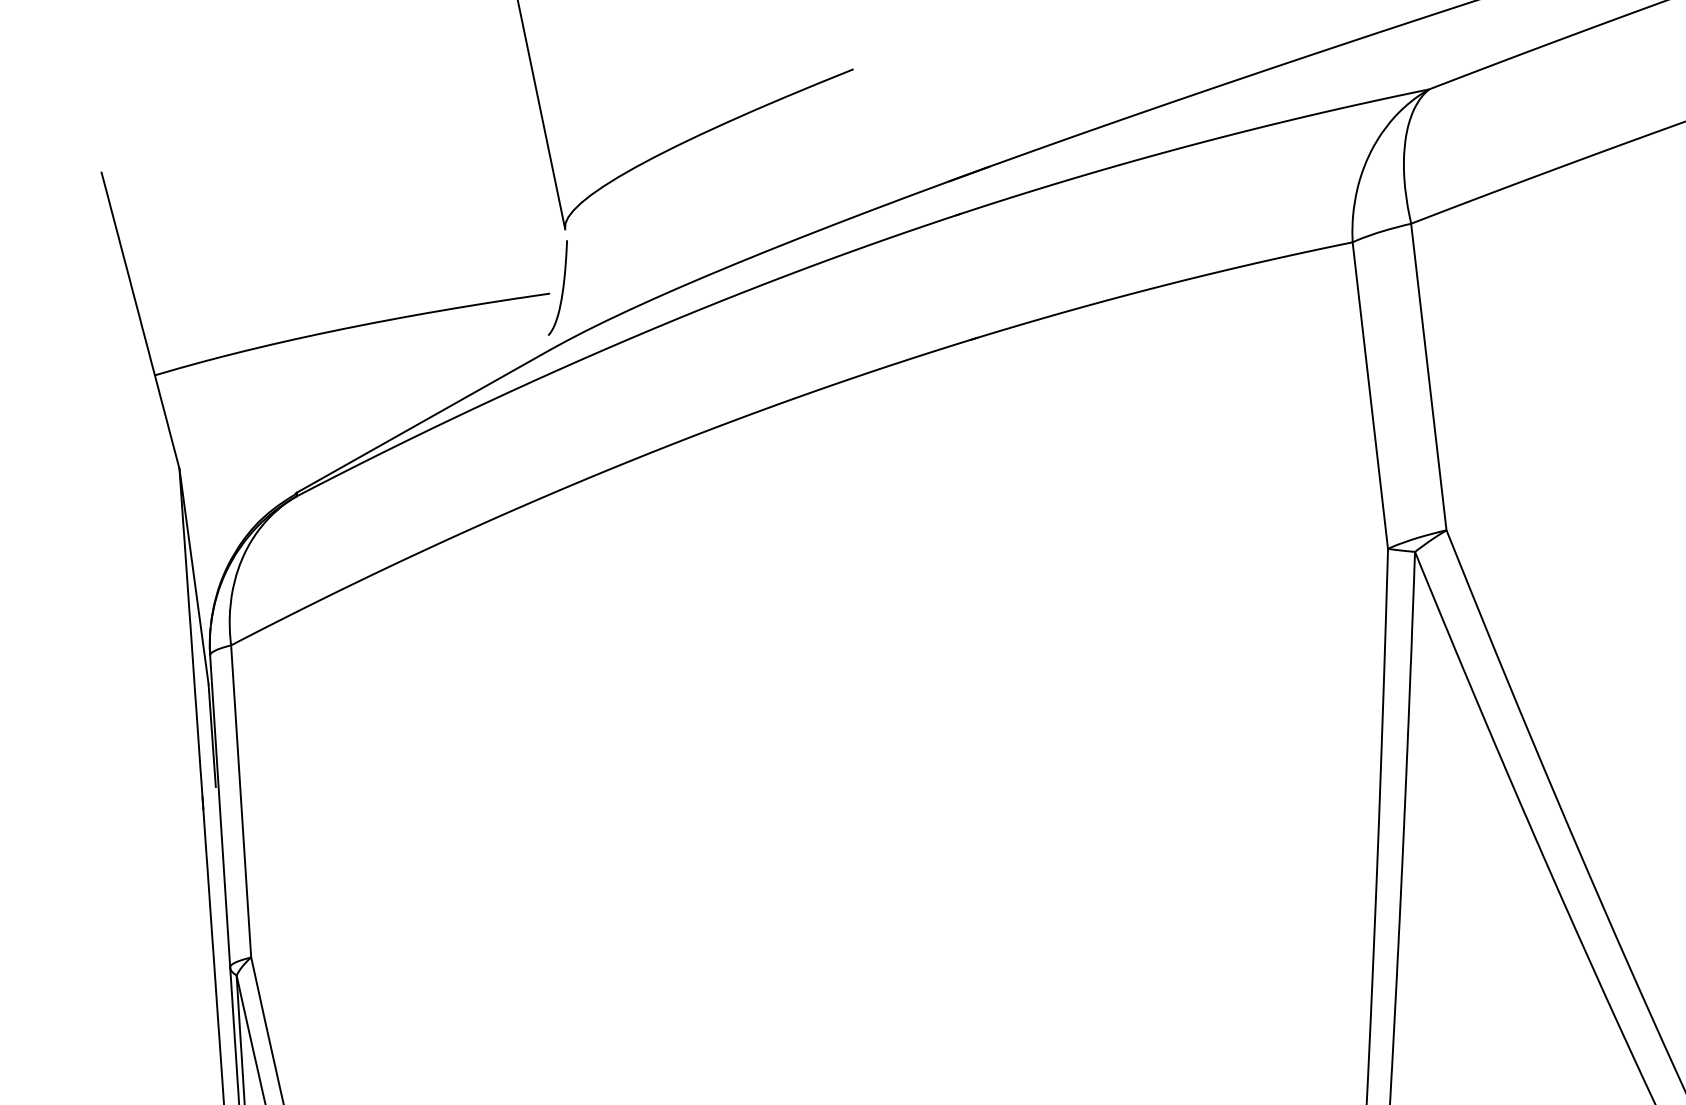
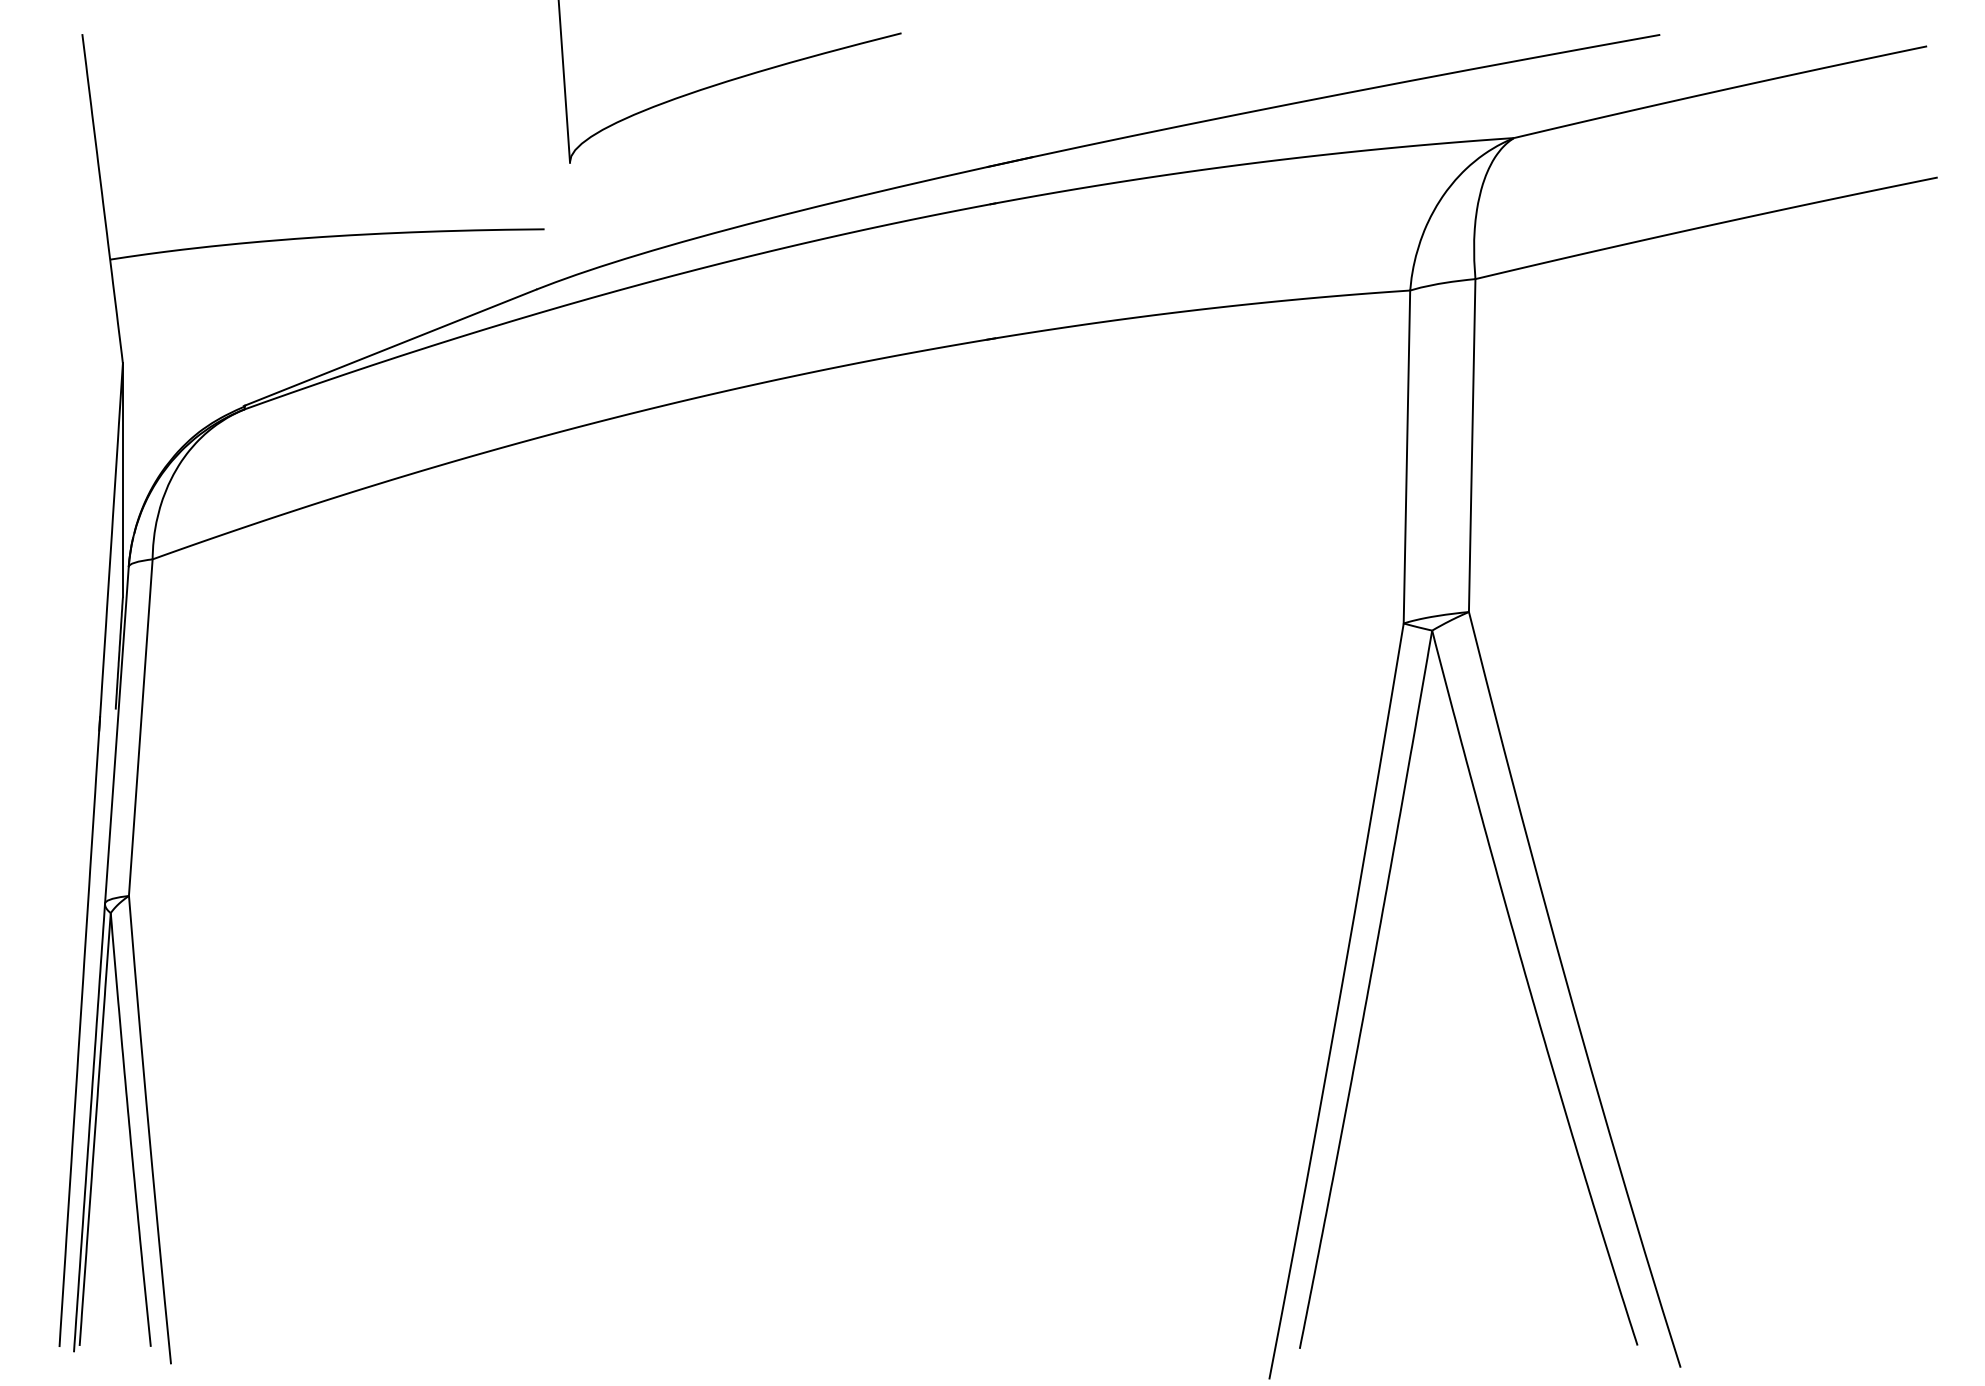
curve: (562, 287) -> (558, 224), removed

